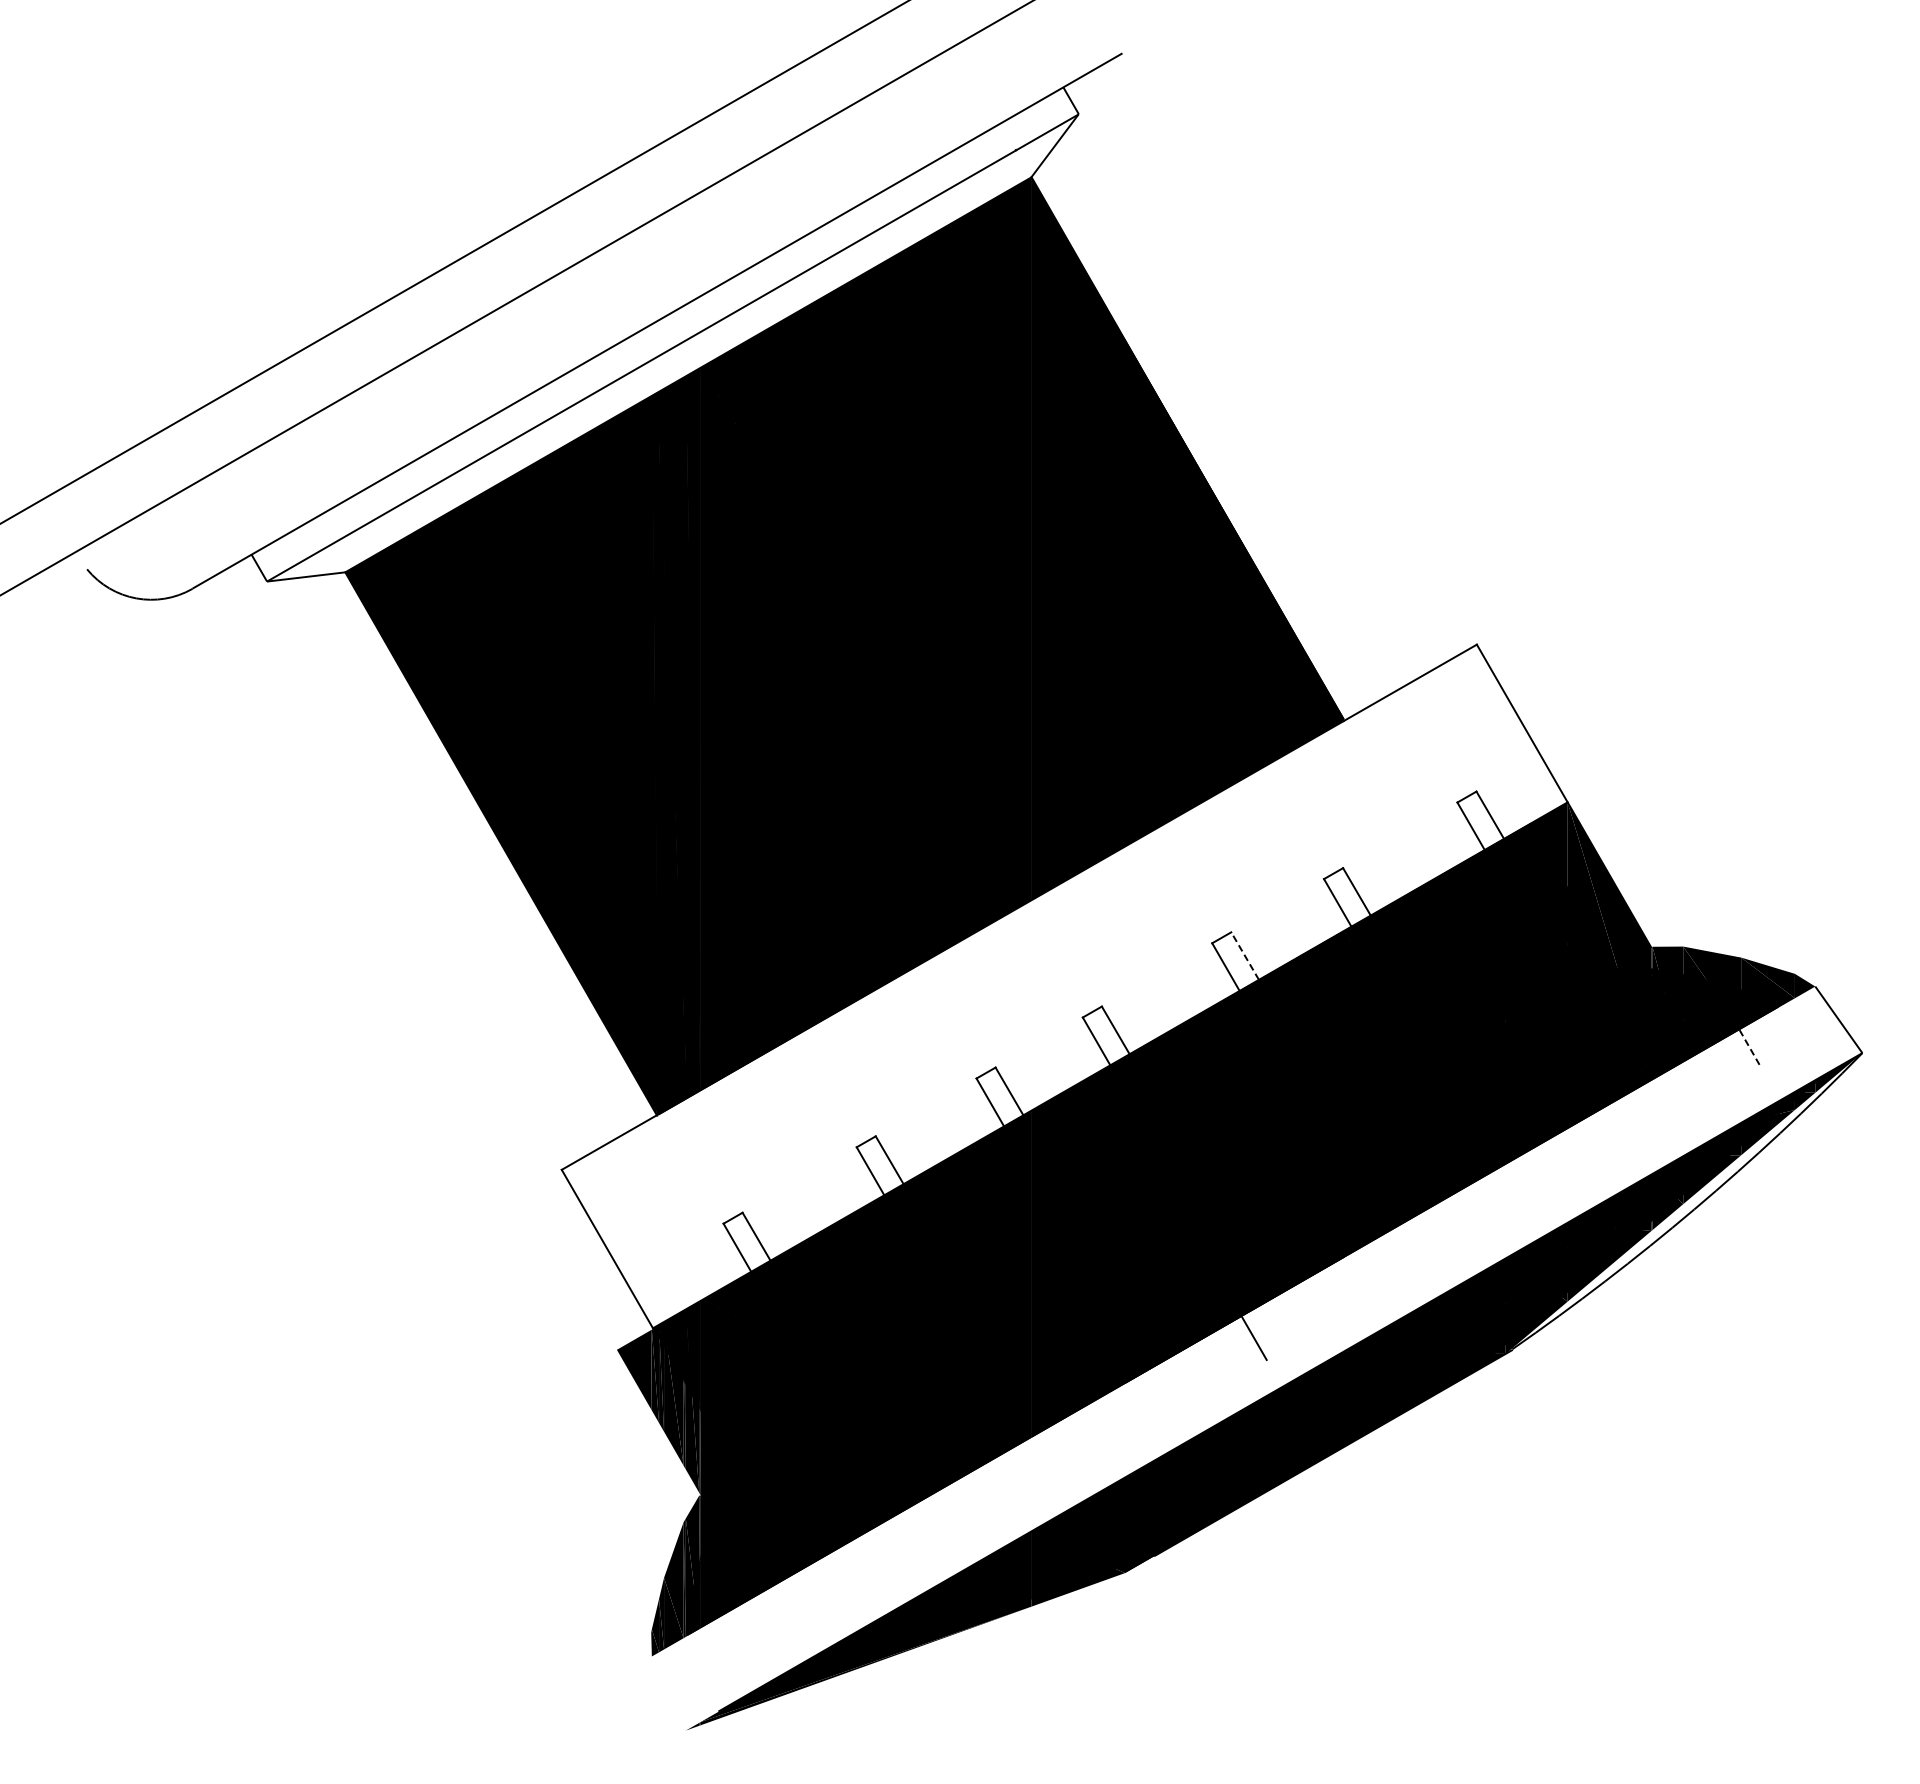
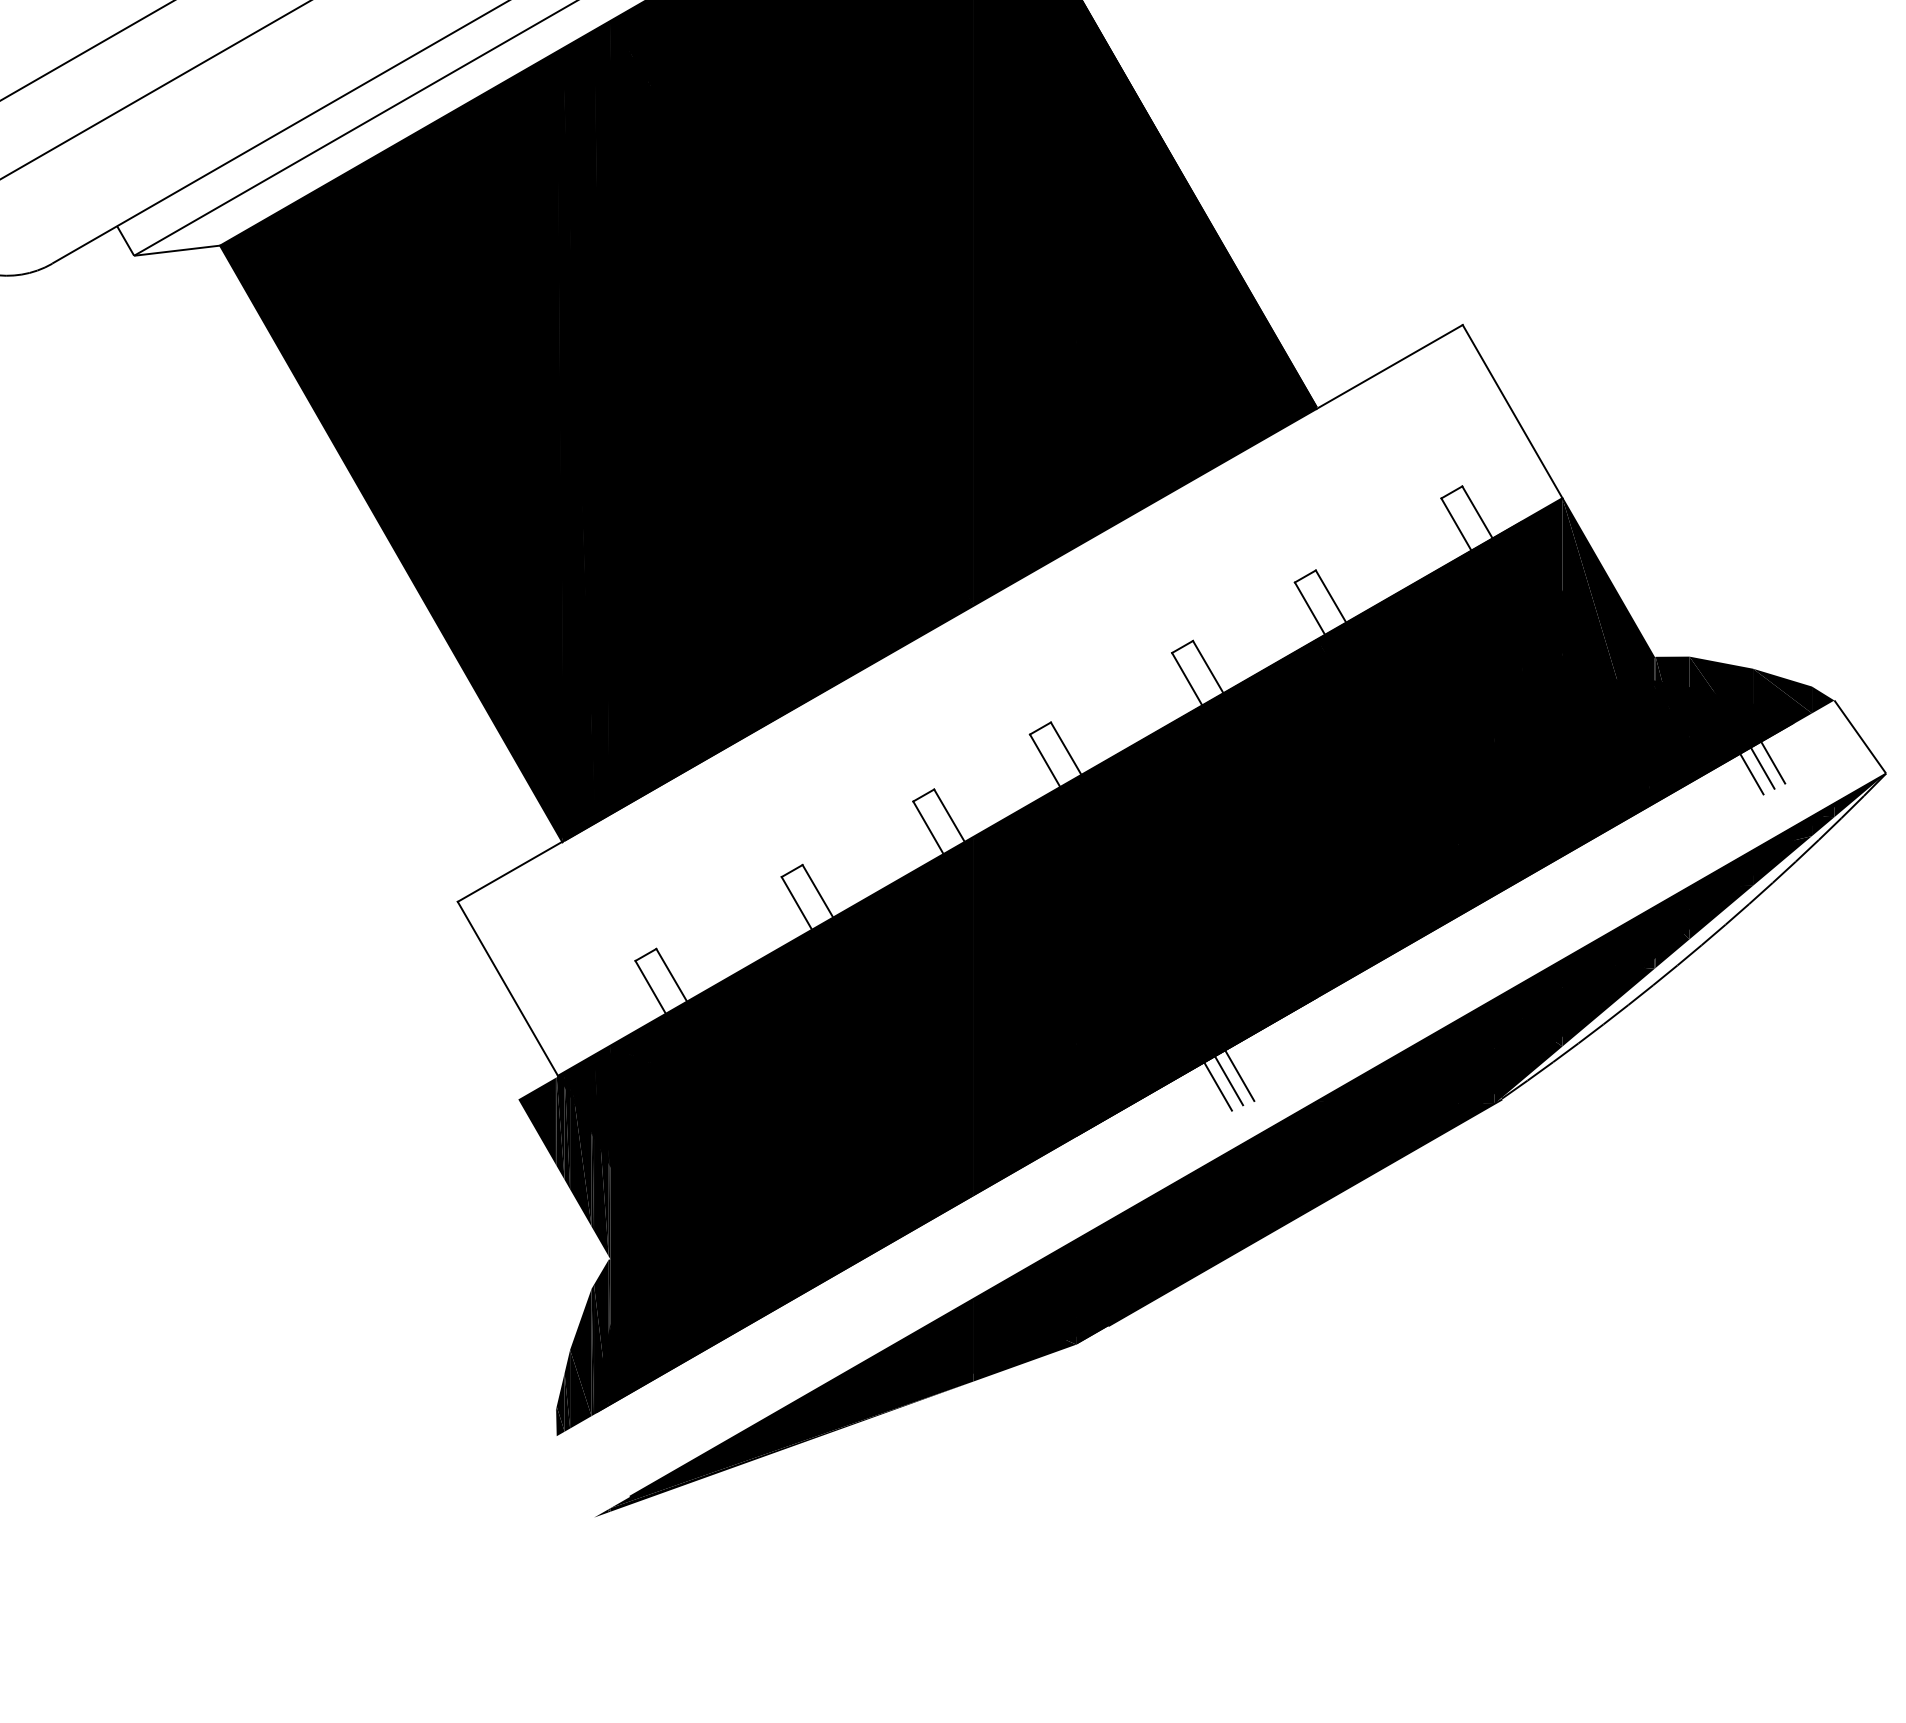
line: (1244, 955) -> (1207, 666), dashed -> solid
line: (1759, 1043) -> (1773, 763), added
line: (1750, 1048) -> (1763, 768), dashed -> solid
line: (1739, 1053) -> (1751, 774), added
line: (1273, 1328) -> (1239, 1076), added
line: (1263, 1333) -> (1228, 1081), added

